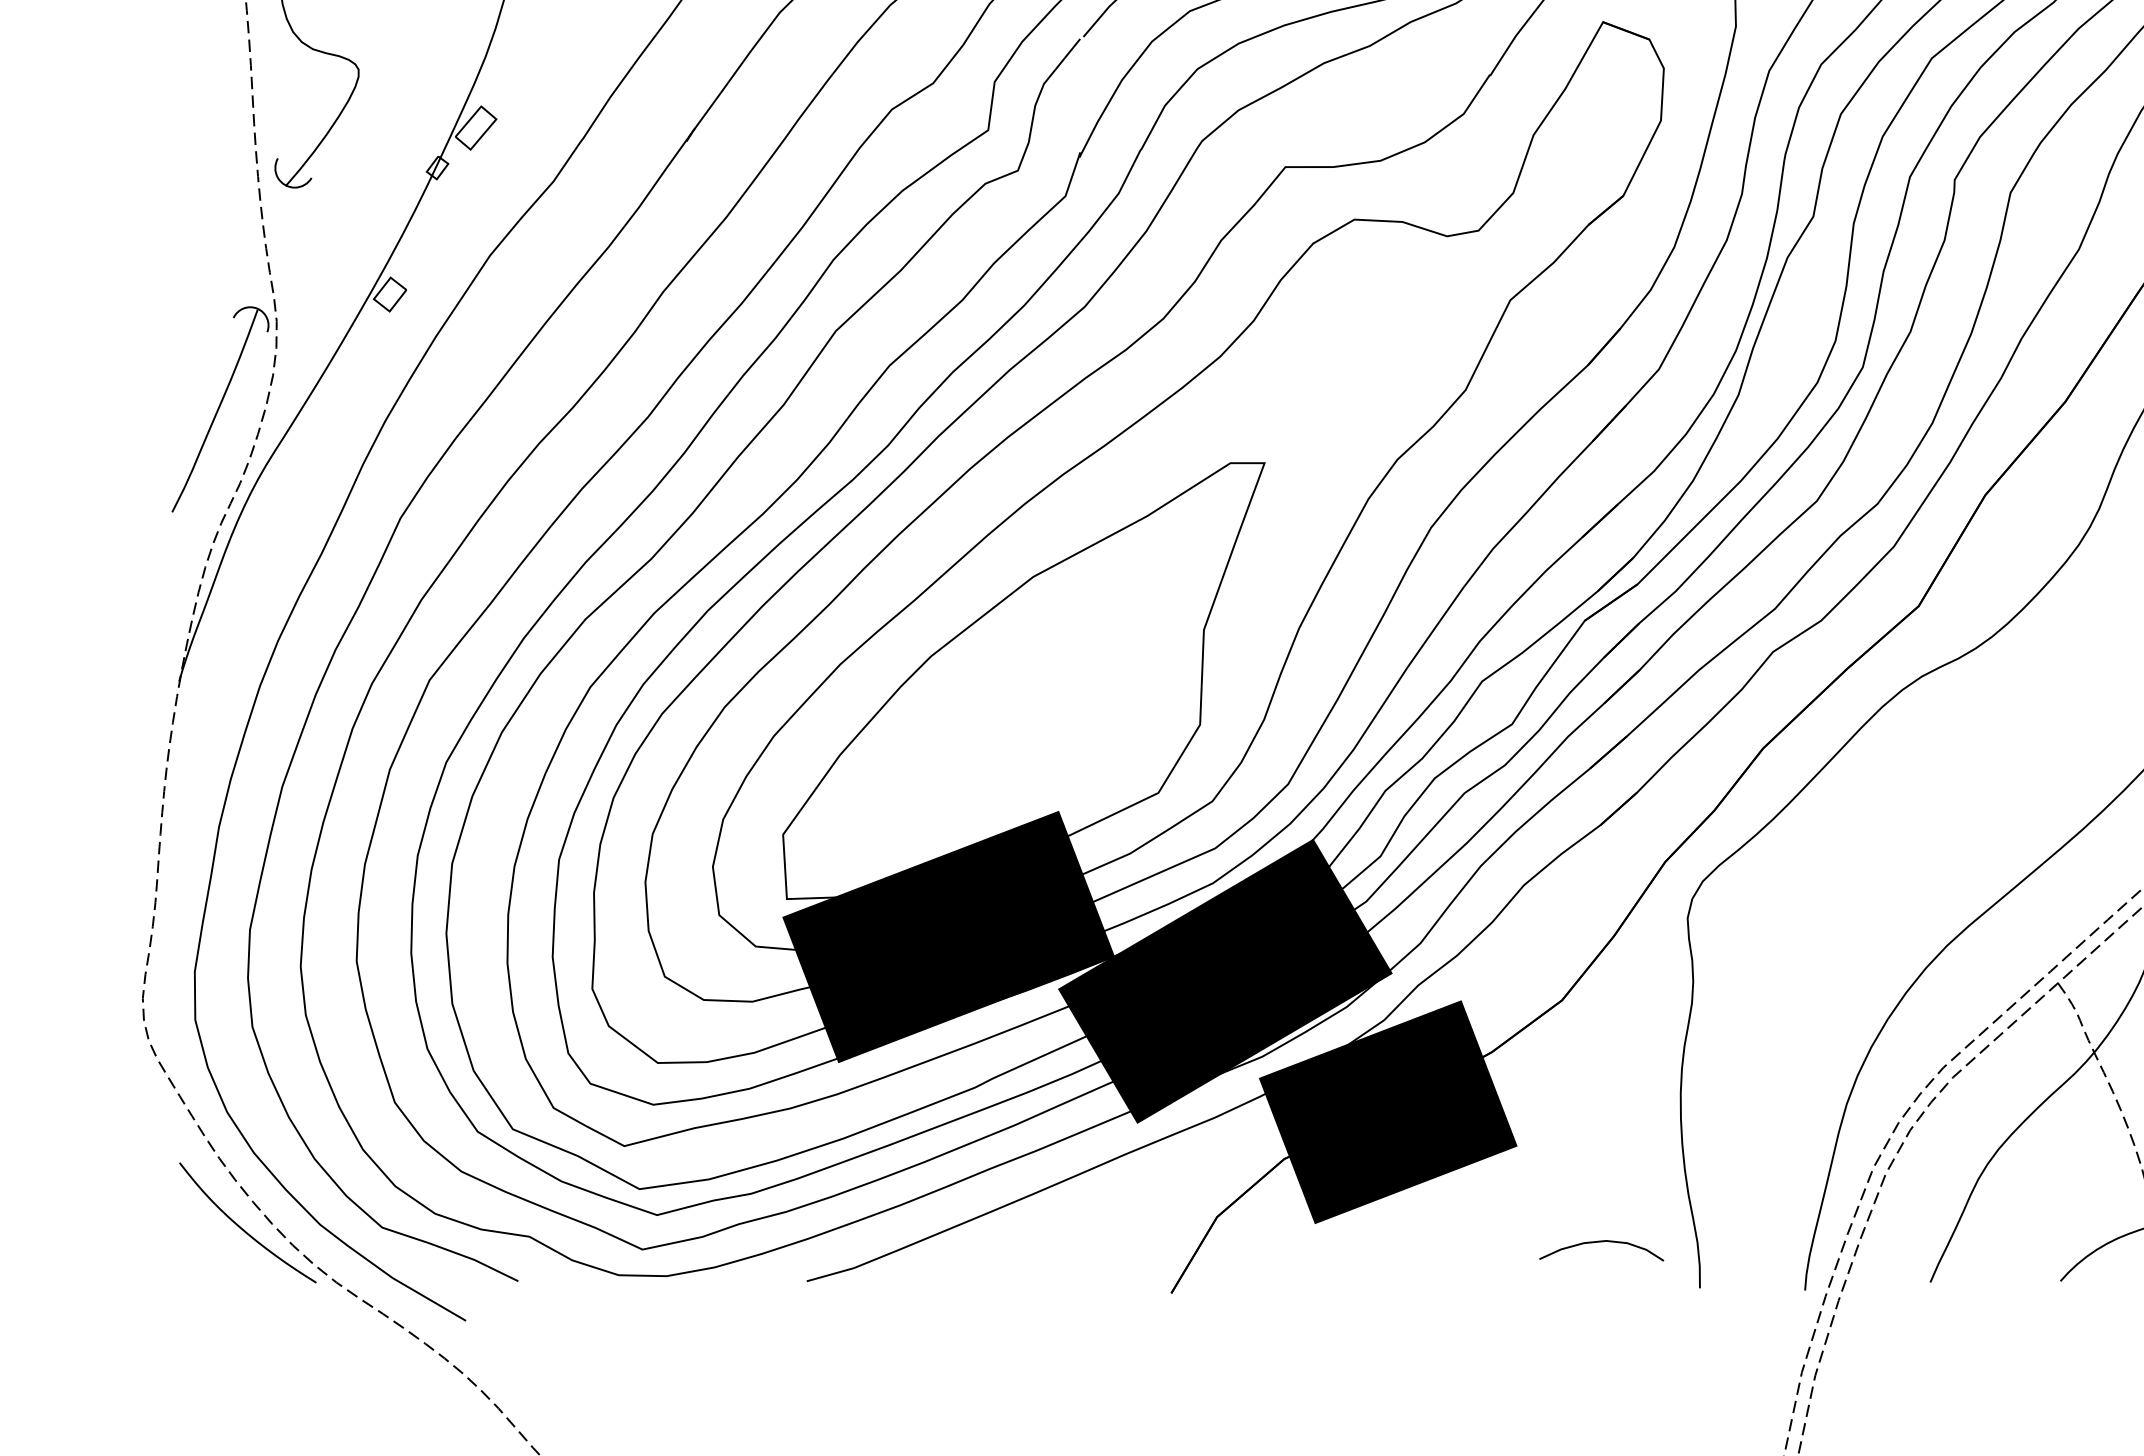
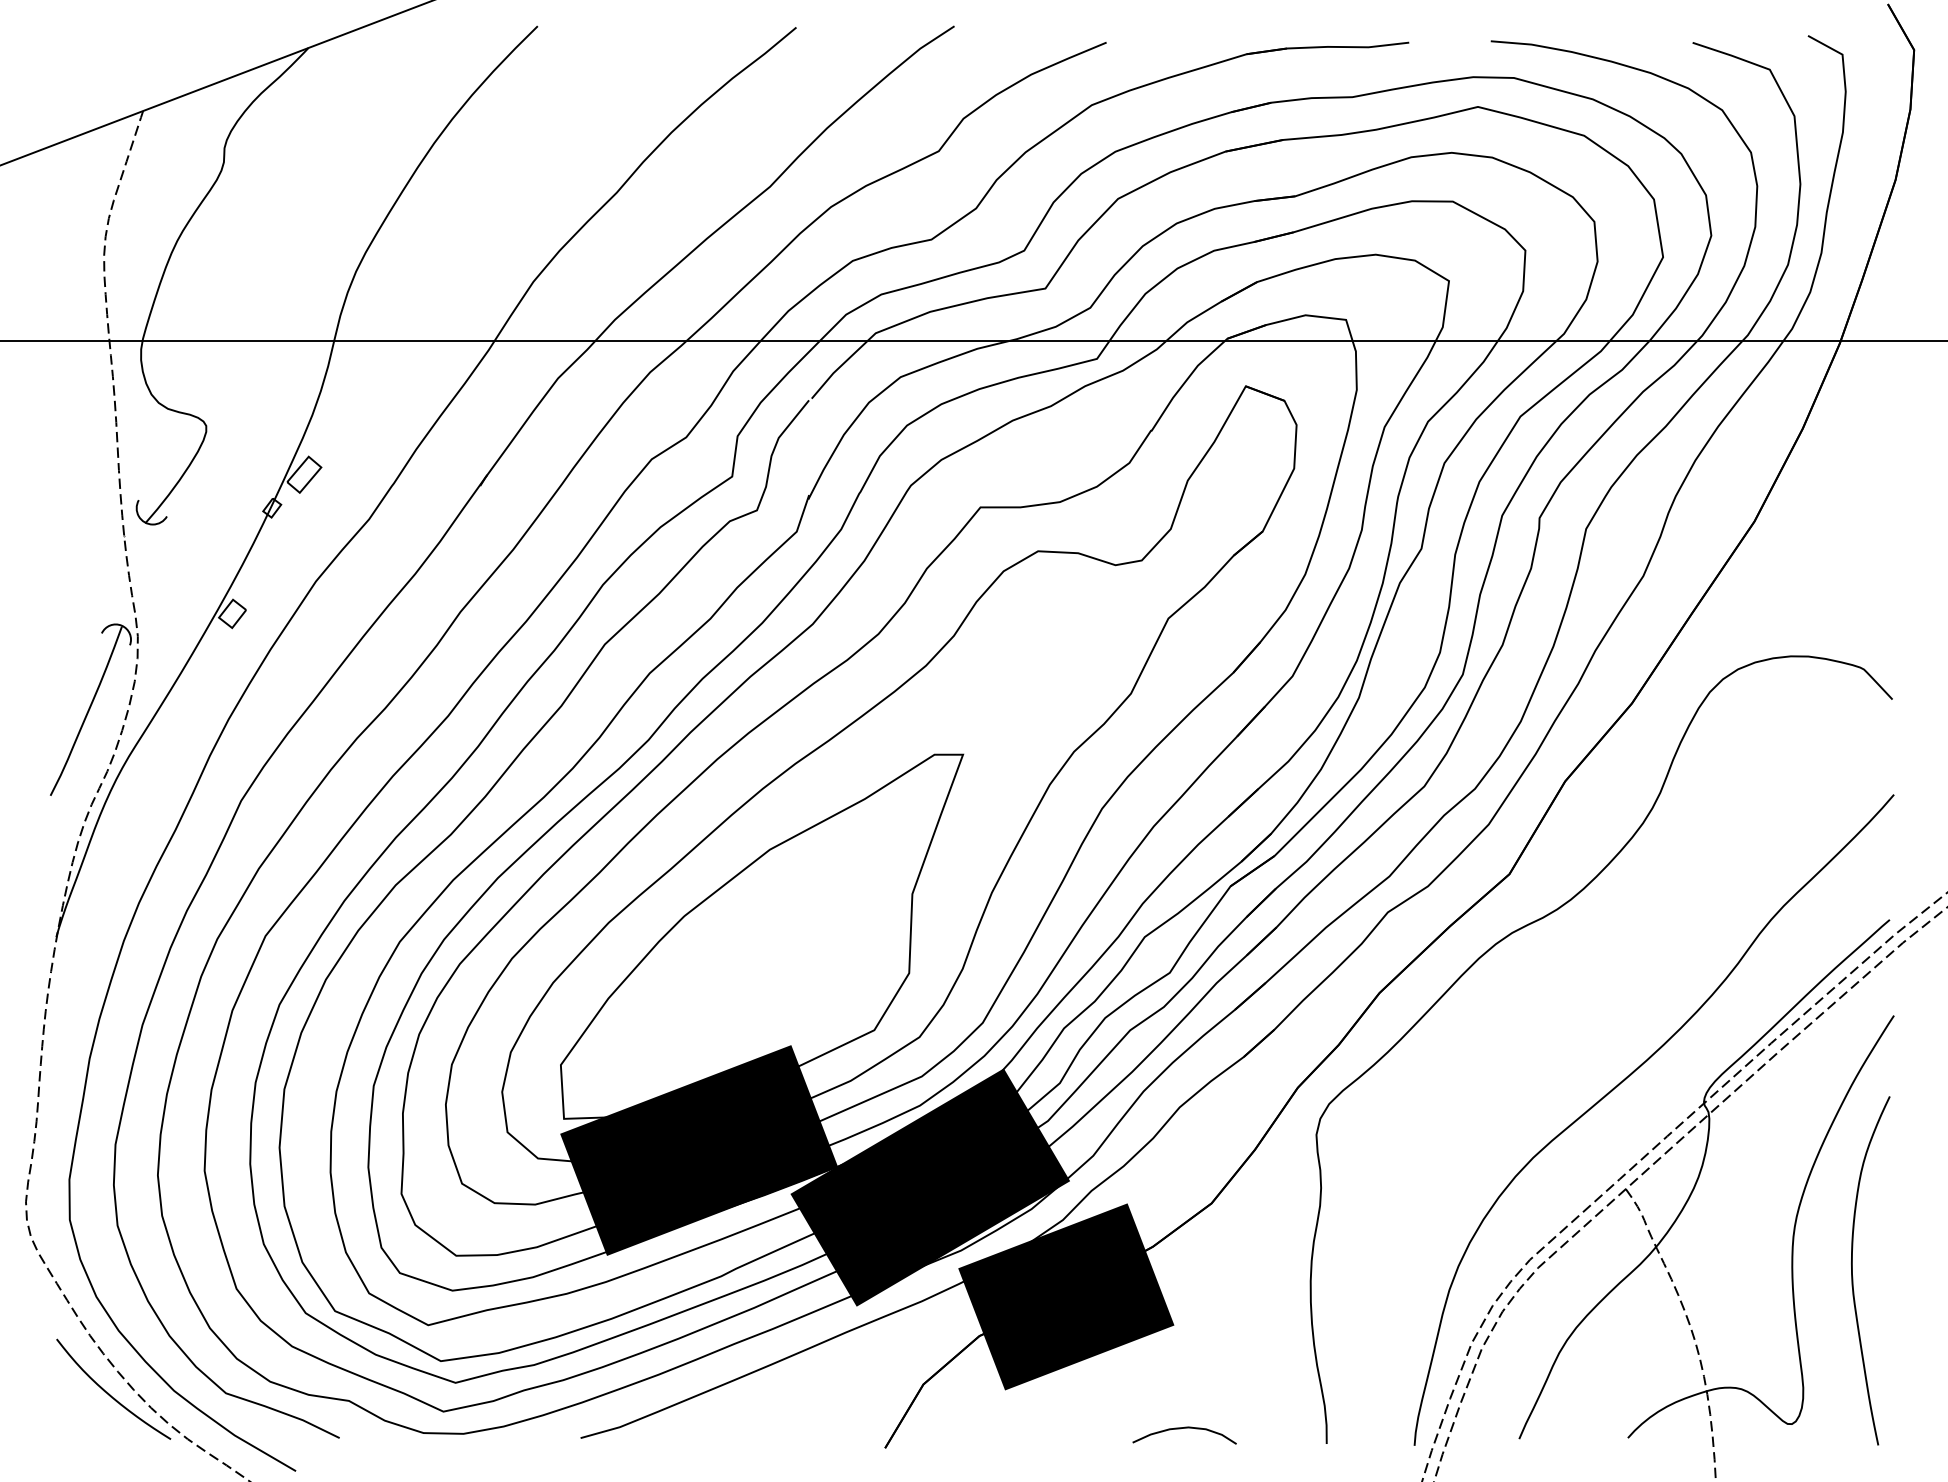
curve: (1601, 1242) -> (1184, 1428), moved

